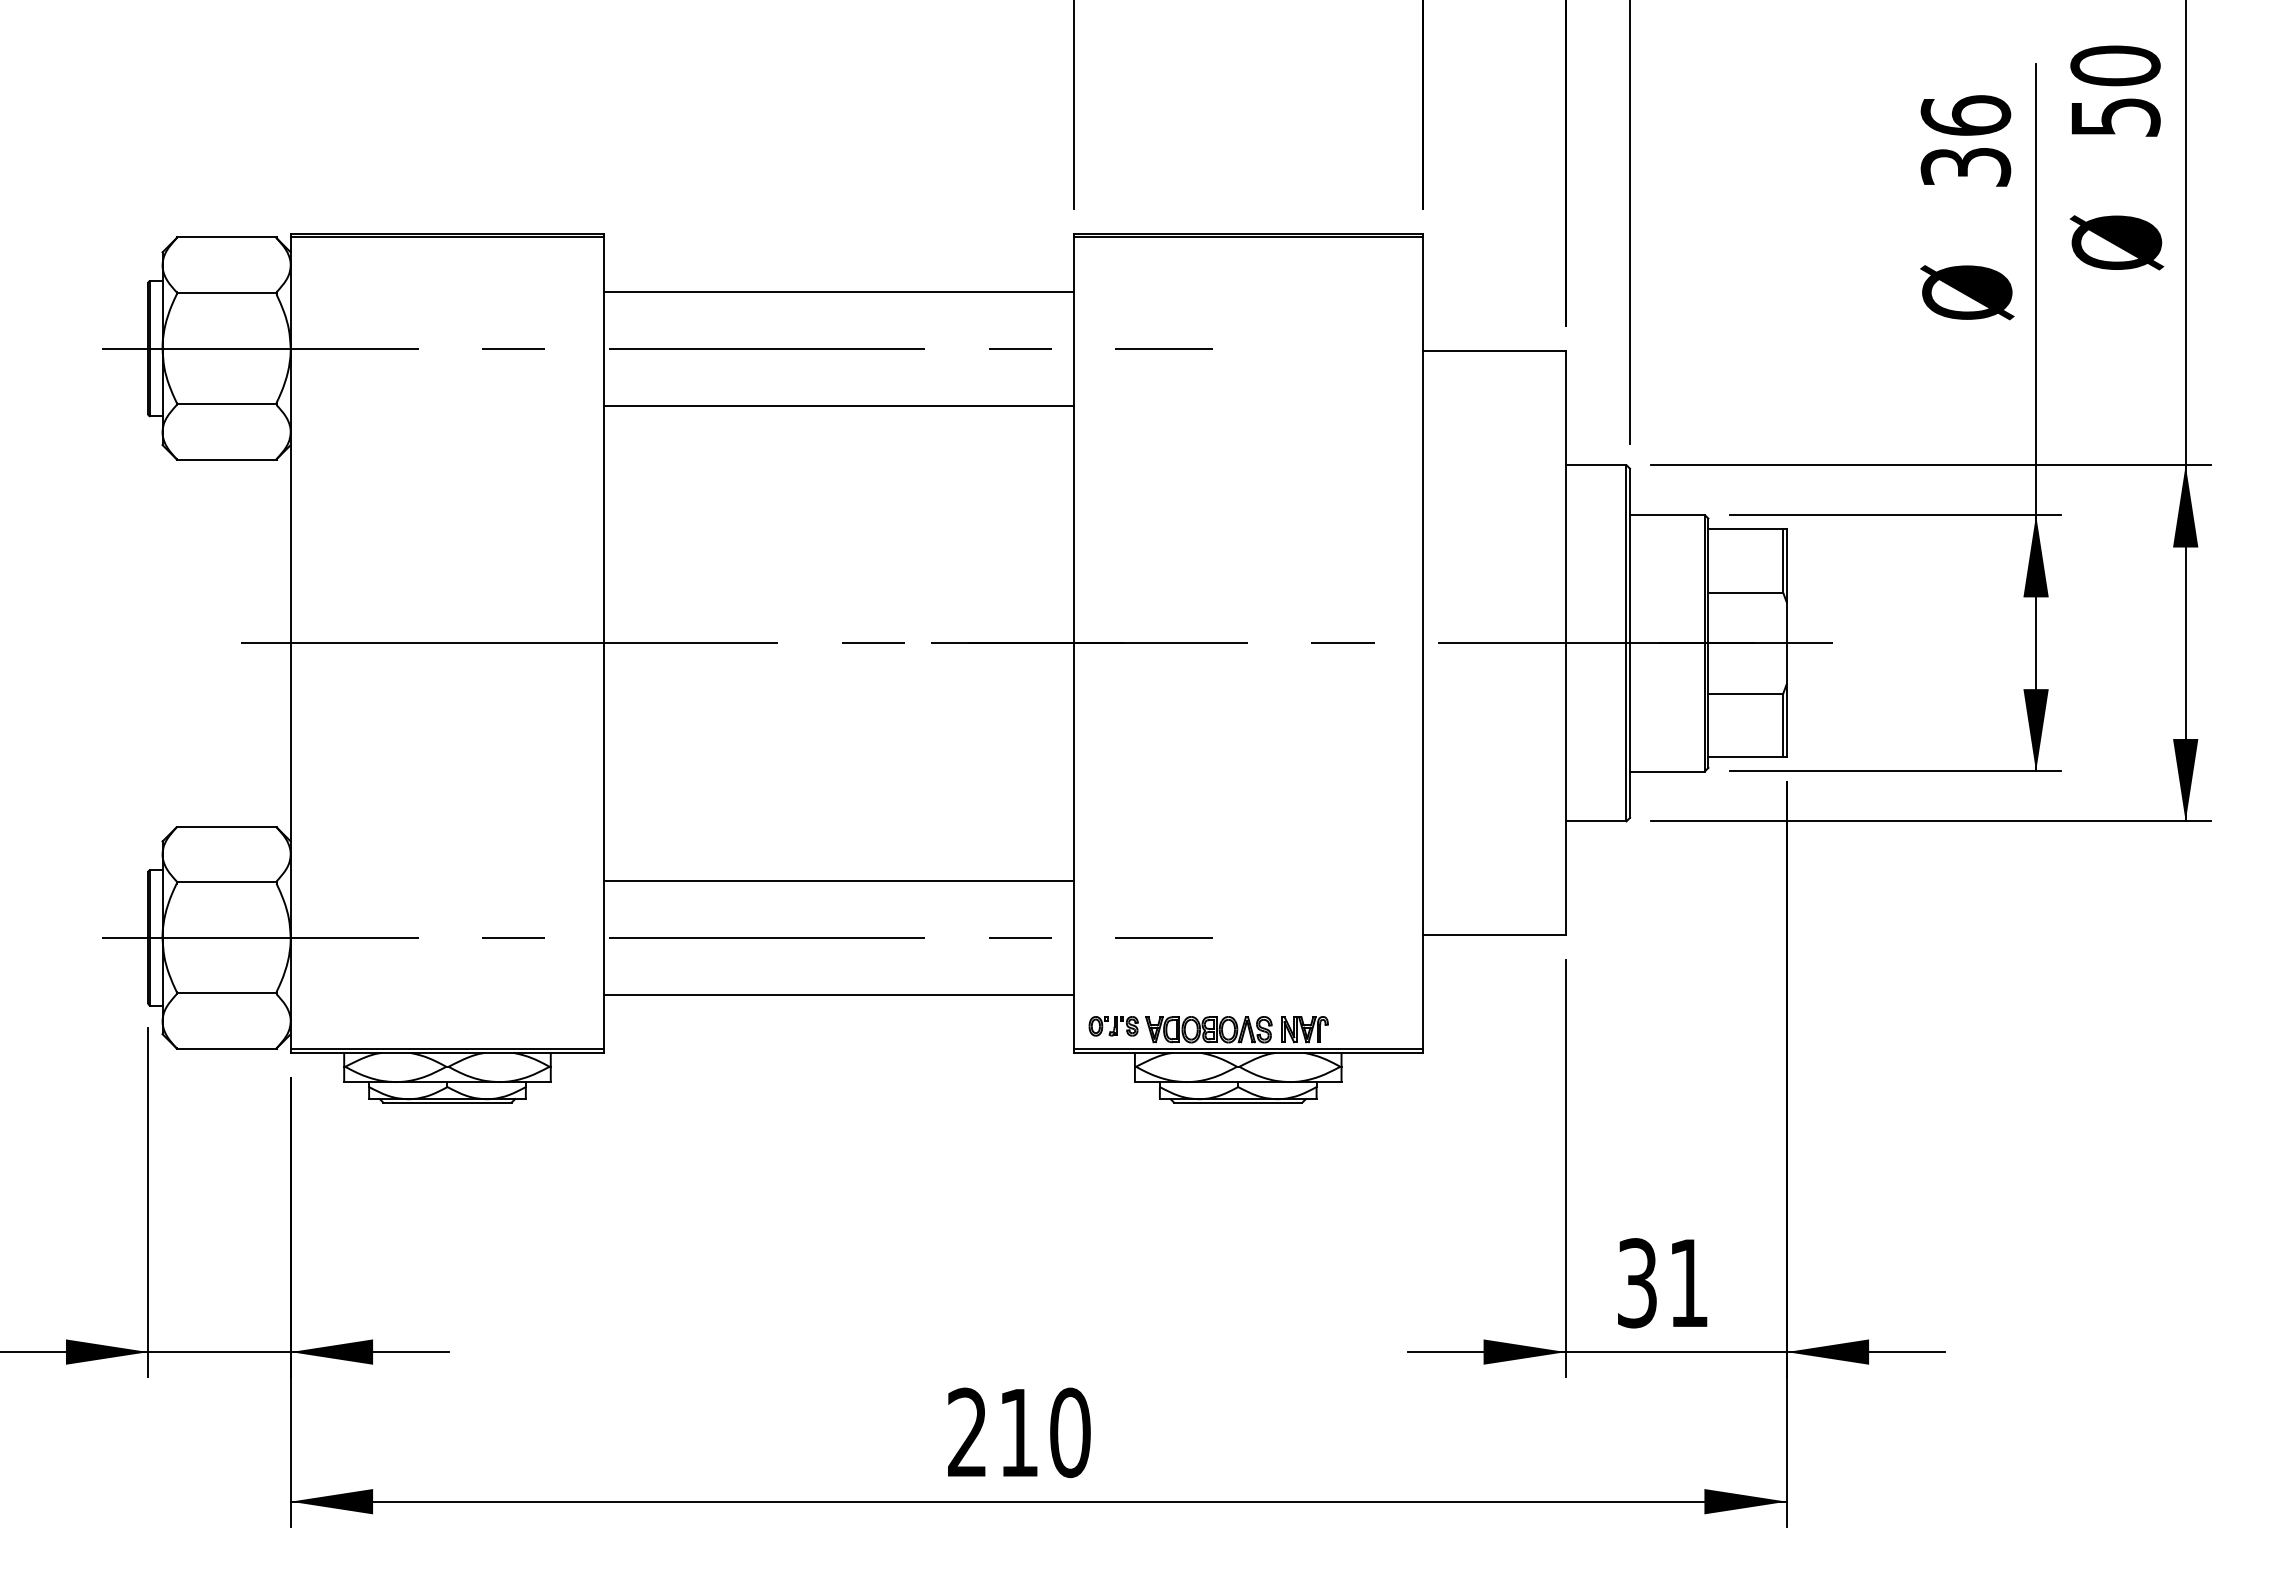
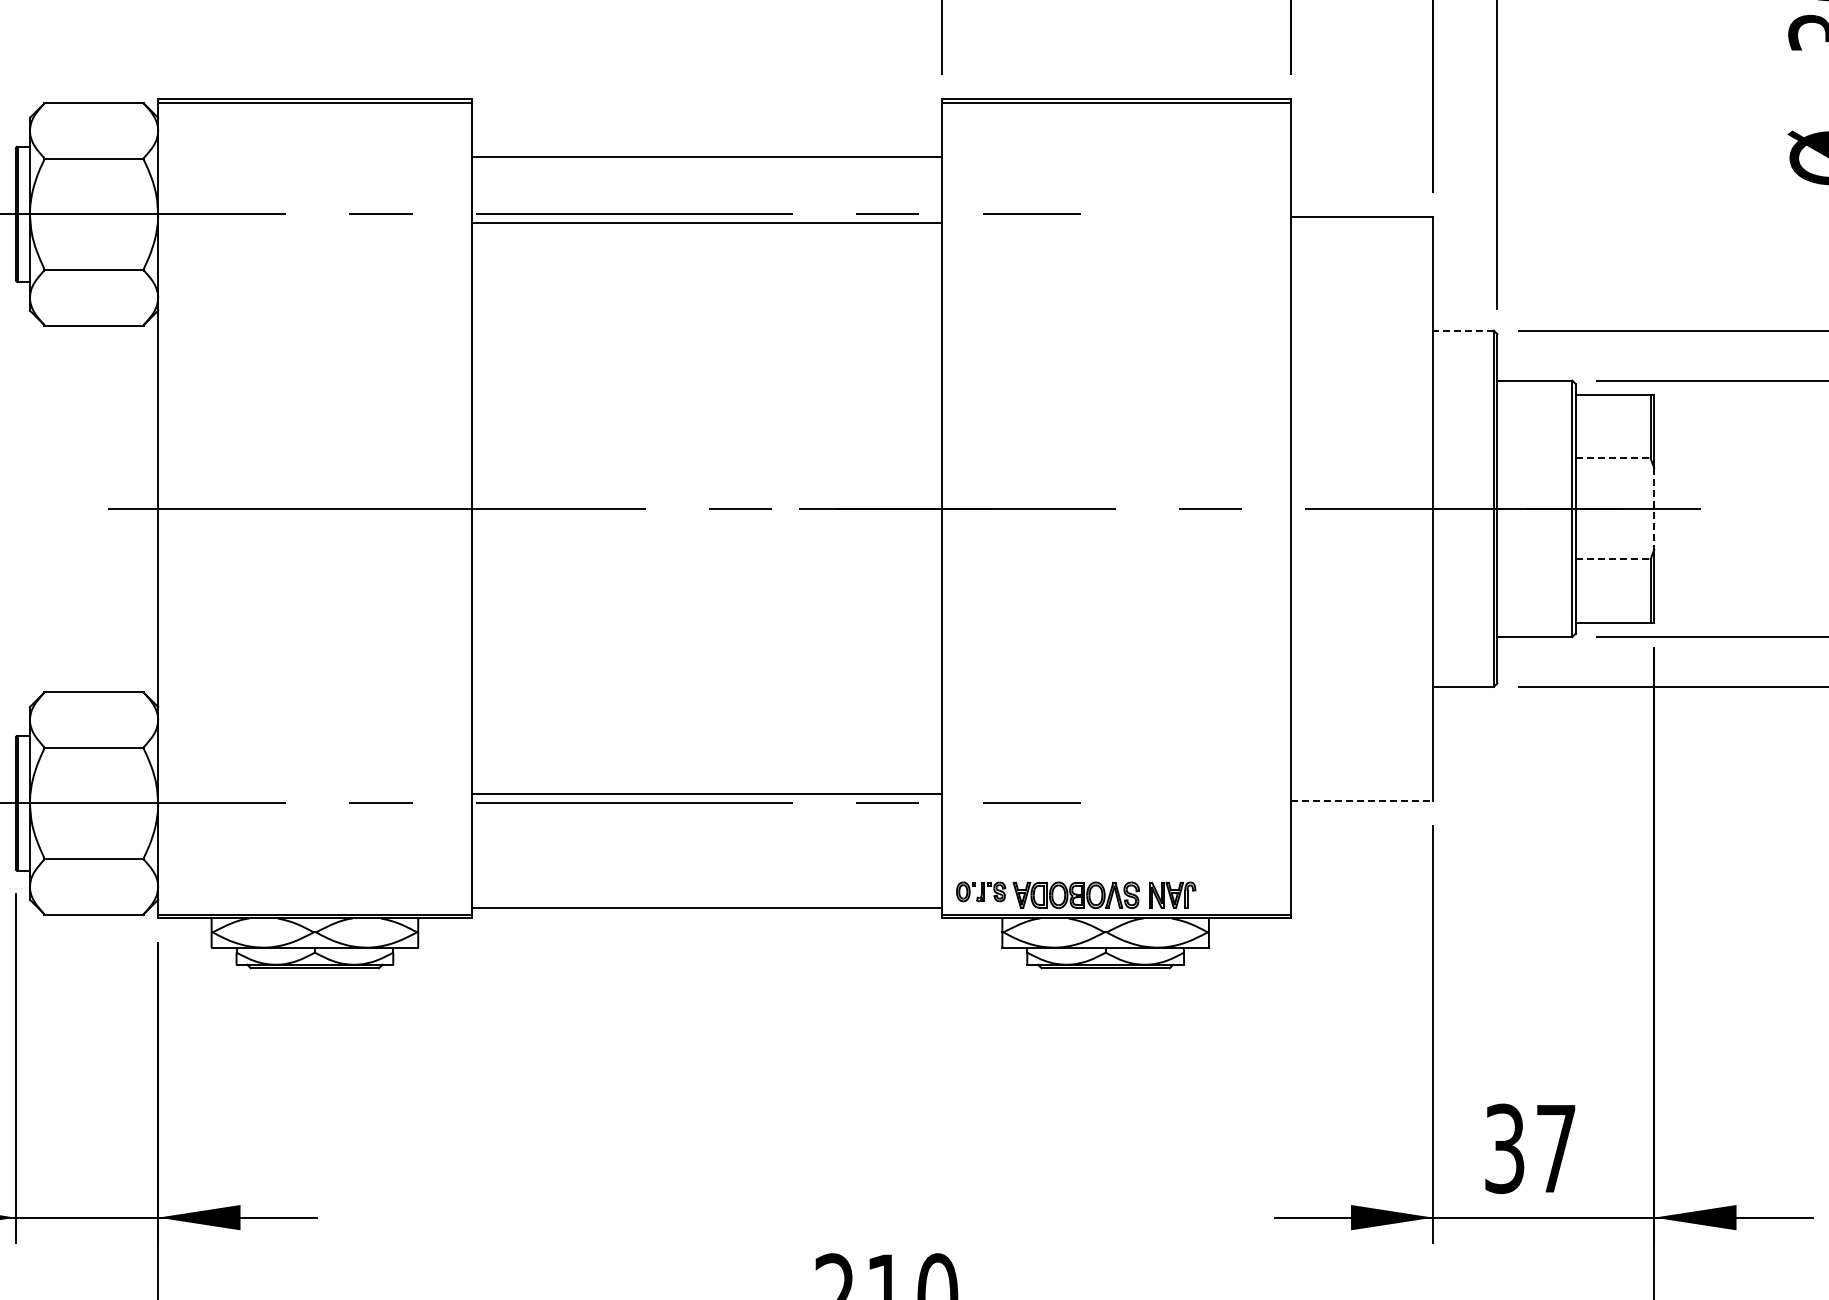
line: (839, 405) -> (706, 223), moved
line: (1595, 465) -> (1462, 331), solid -> dashed
line: (1746, 592) -> (1613, 458), solid -> dashed
line: (1786, 643) -> (1653, 509), solid -> dashed
line: (1746, 693) -> (1613, 559), solid -> dashed
line: (839, 880) -> (706, 794), moved
line: (1495, 935) -> (1362, 801), solid -> dashed
line: (839, 994) -> (706, 908), moved
text: (1688, 1282) -> (1555, 1148), 31 -> 37

